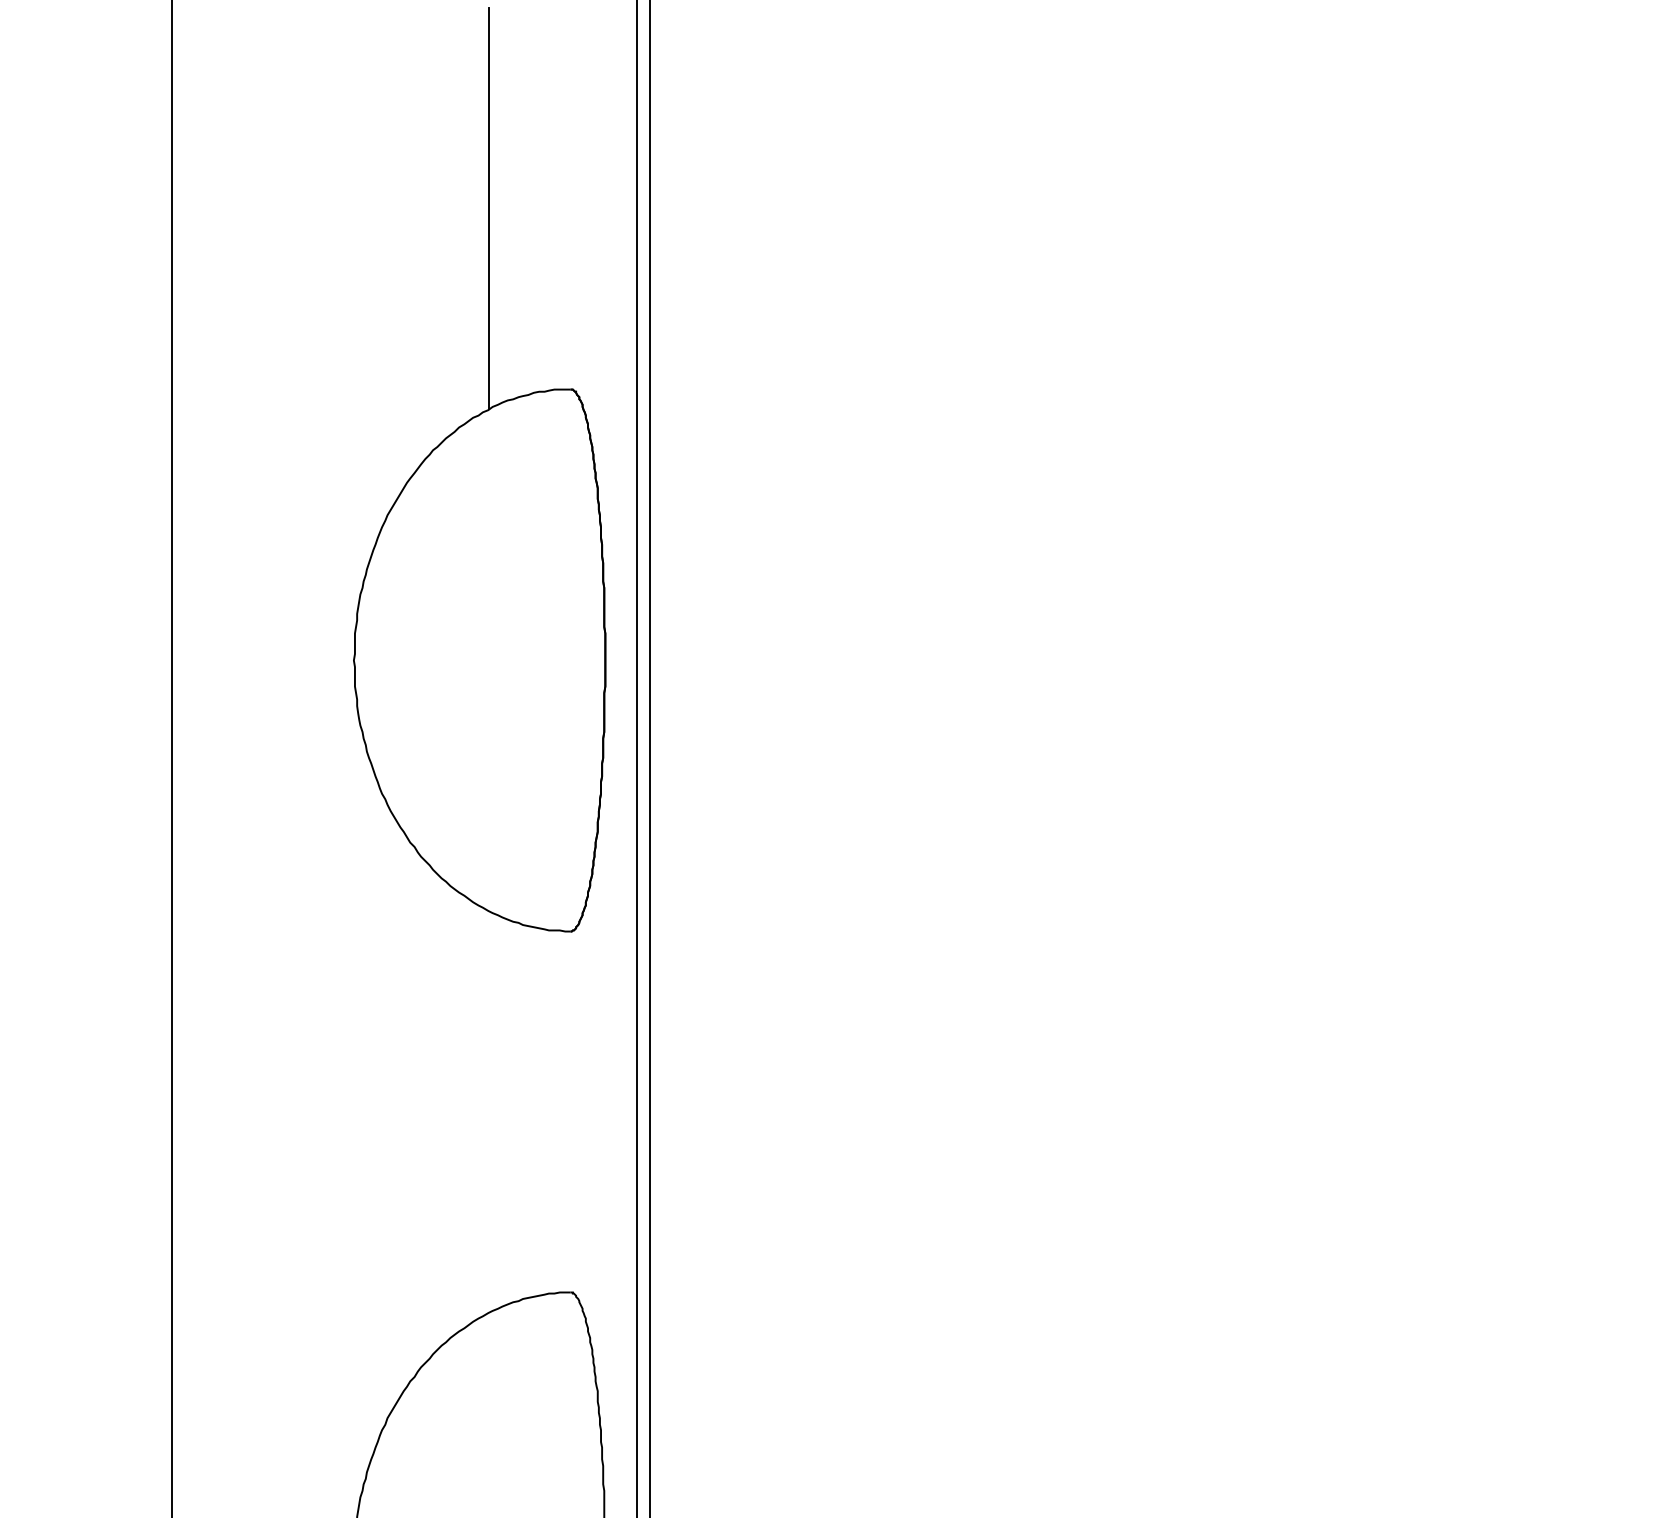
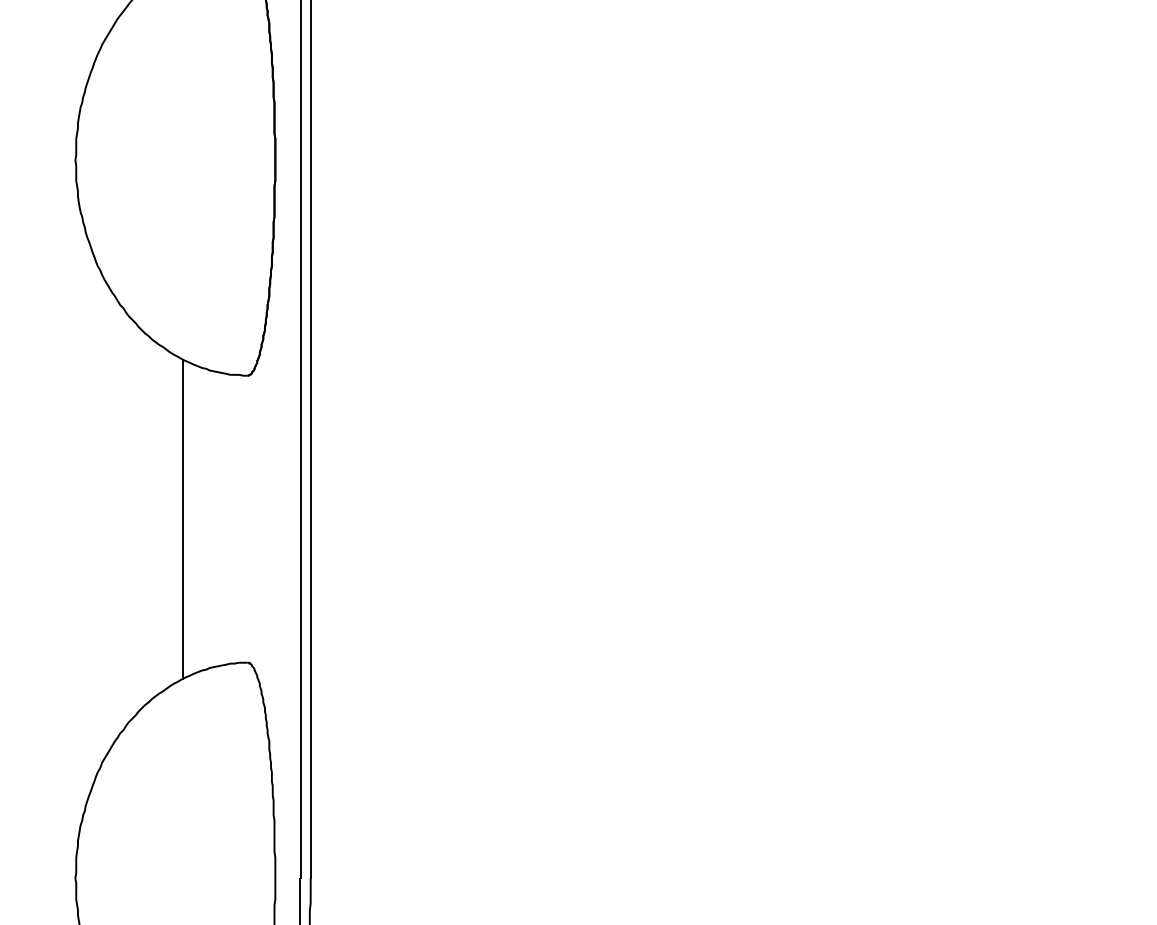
line: (489, 1111) -> (183, 518), added

